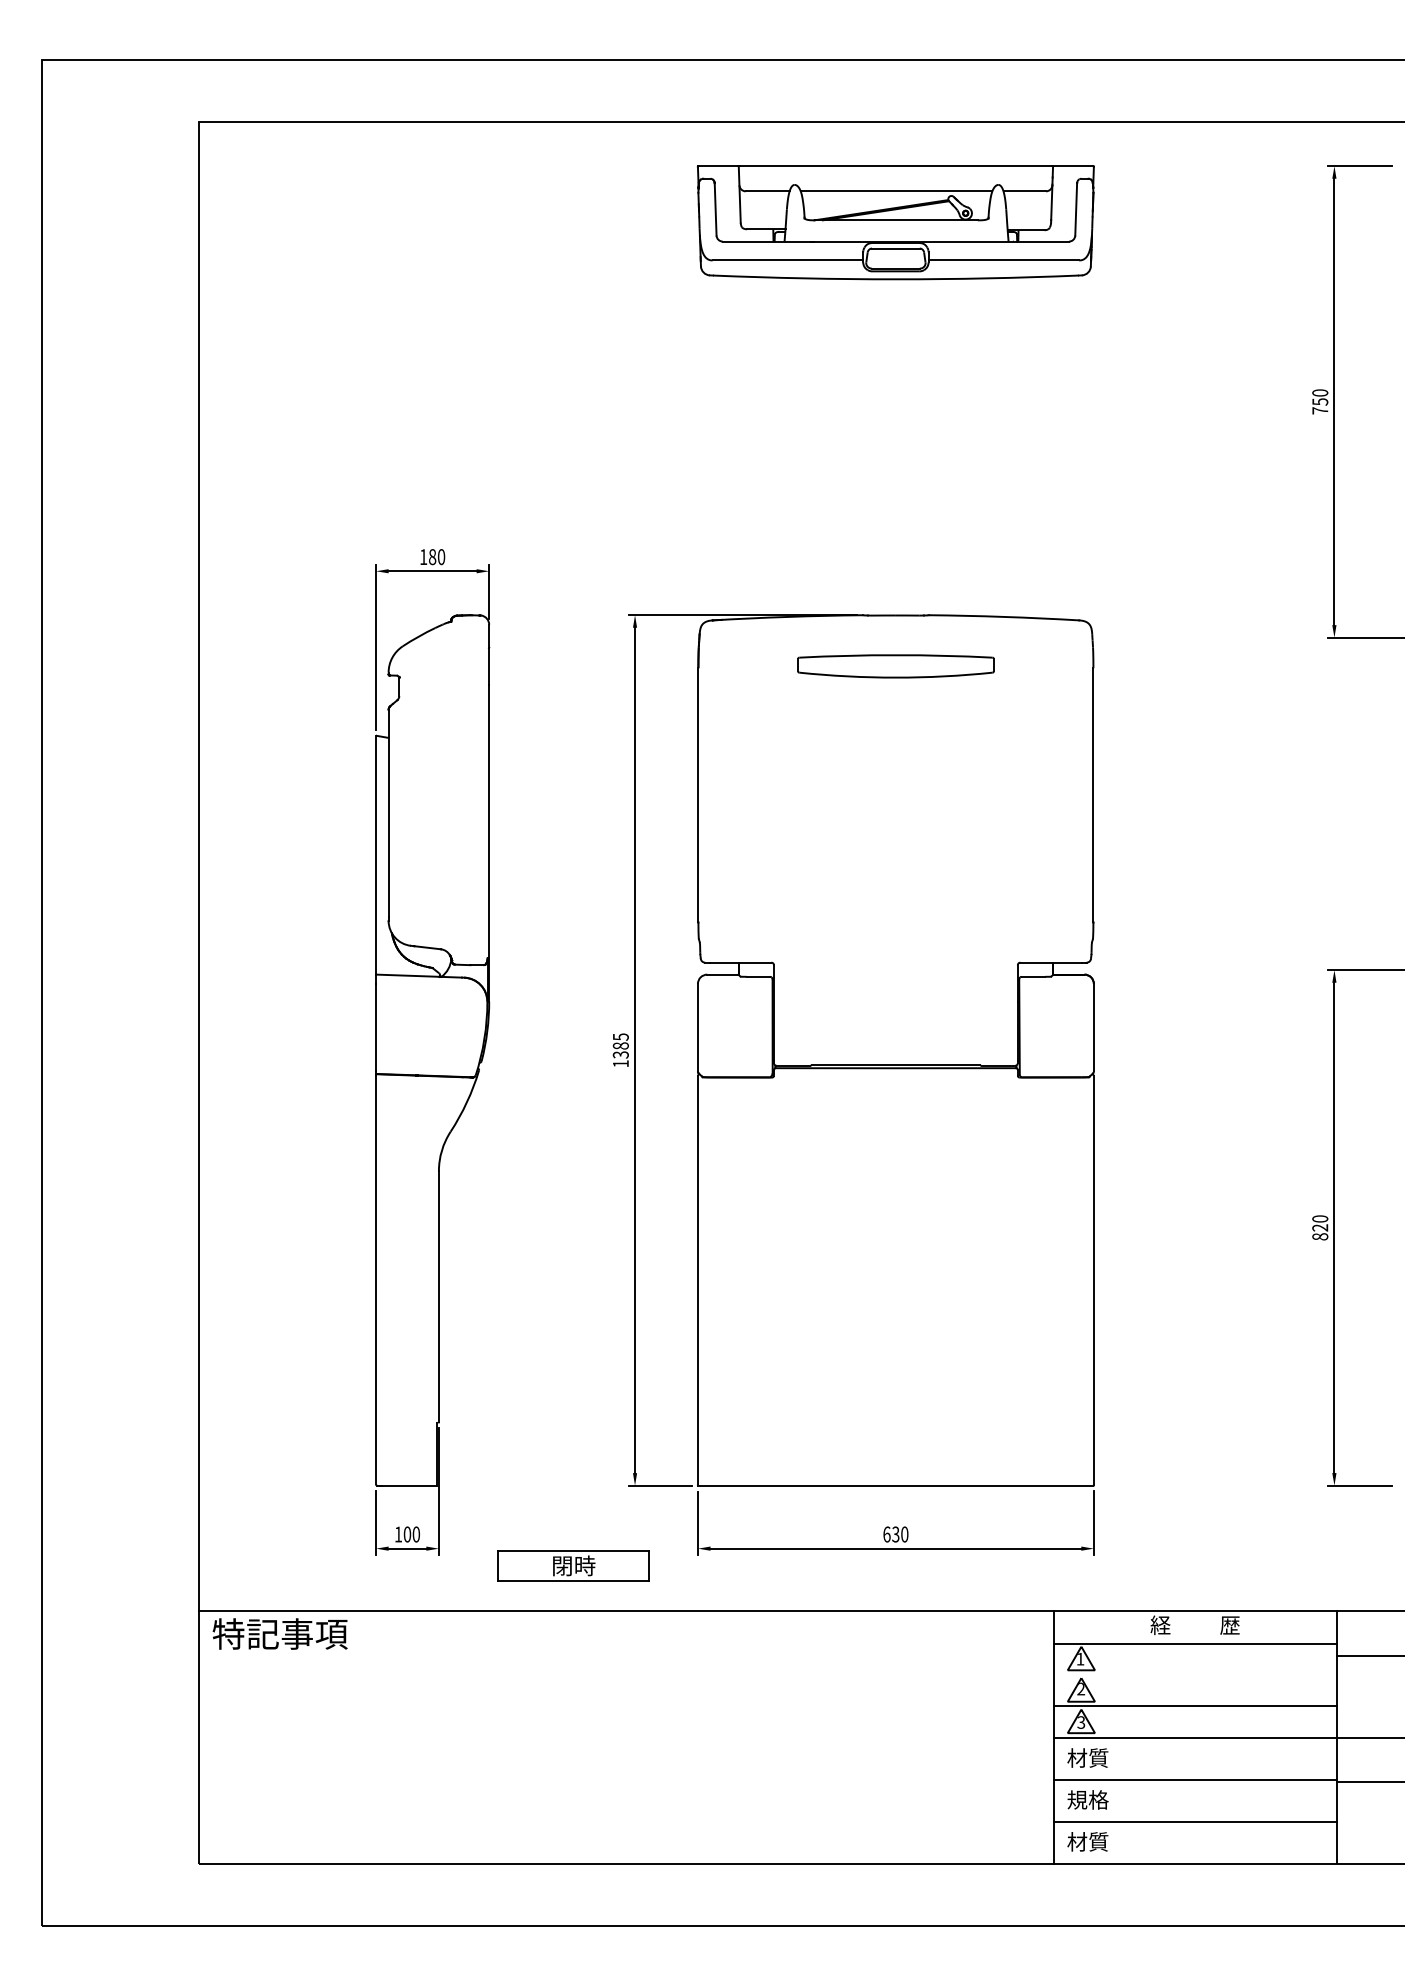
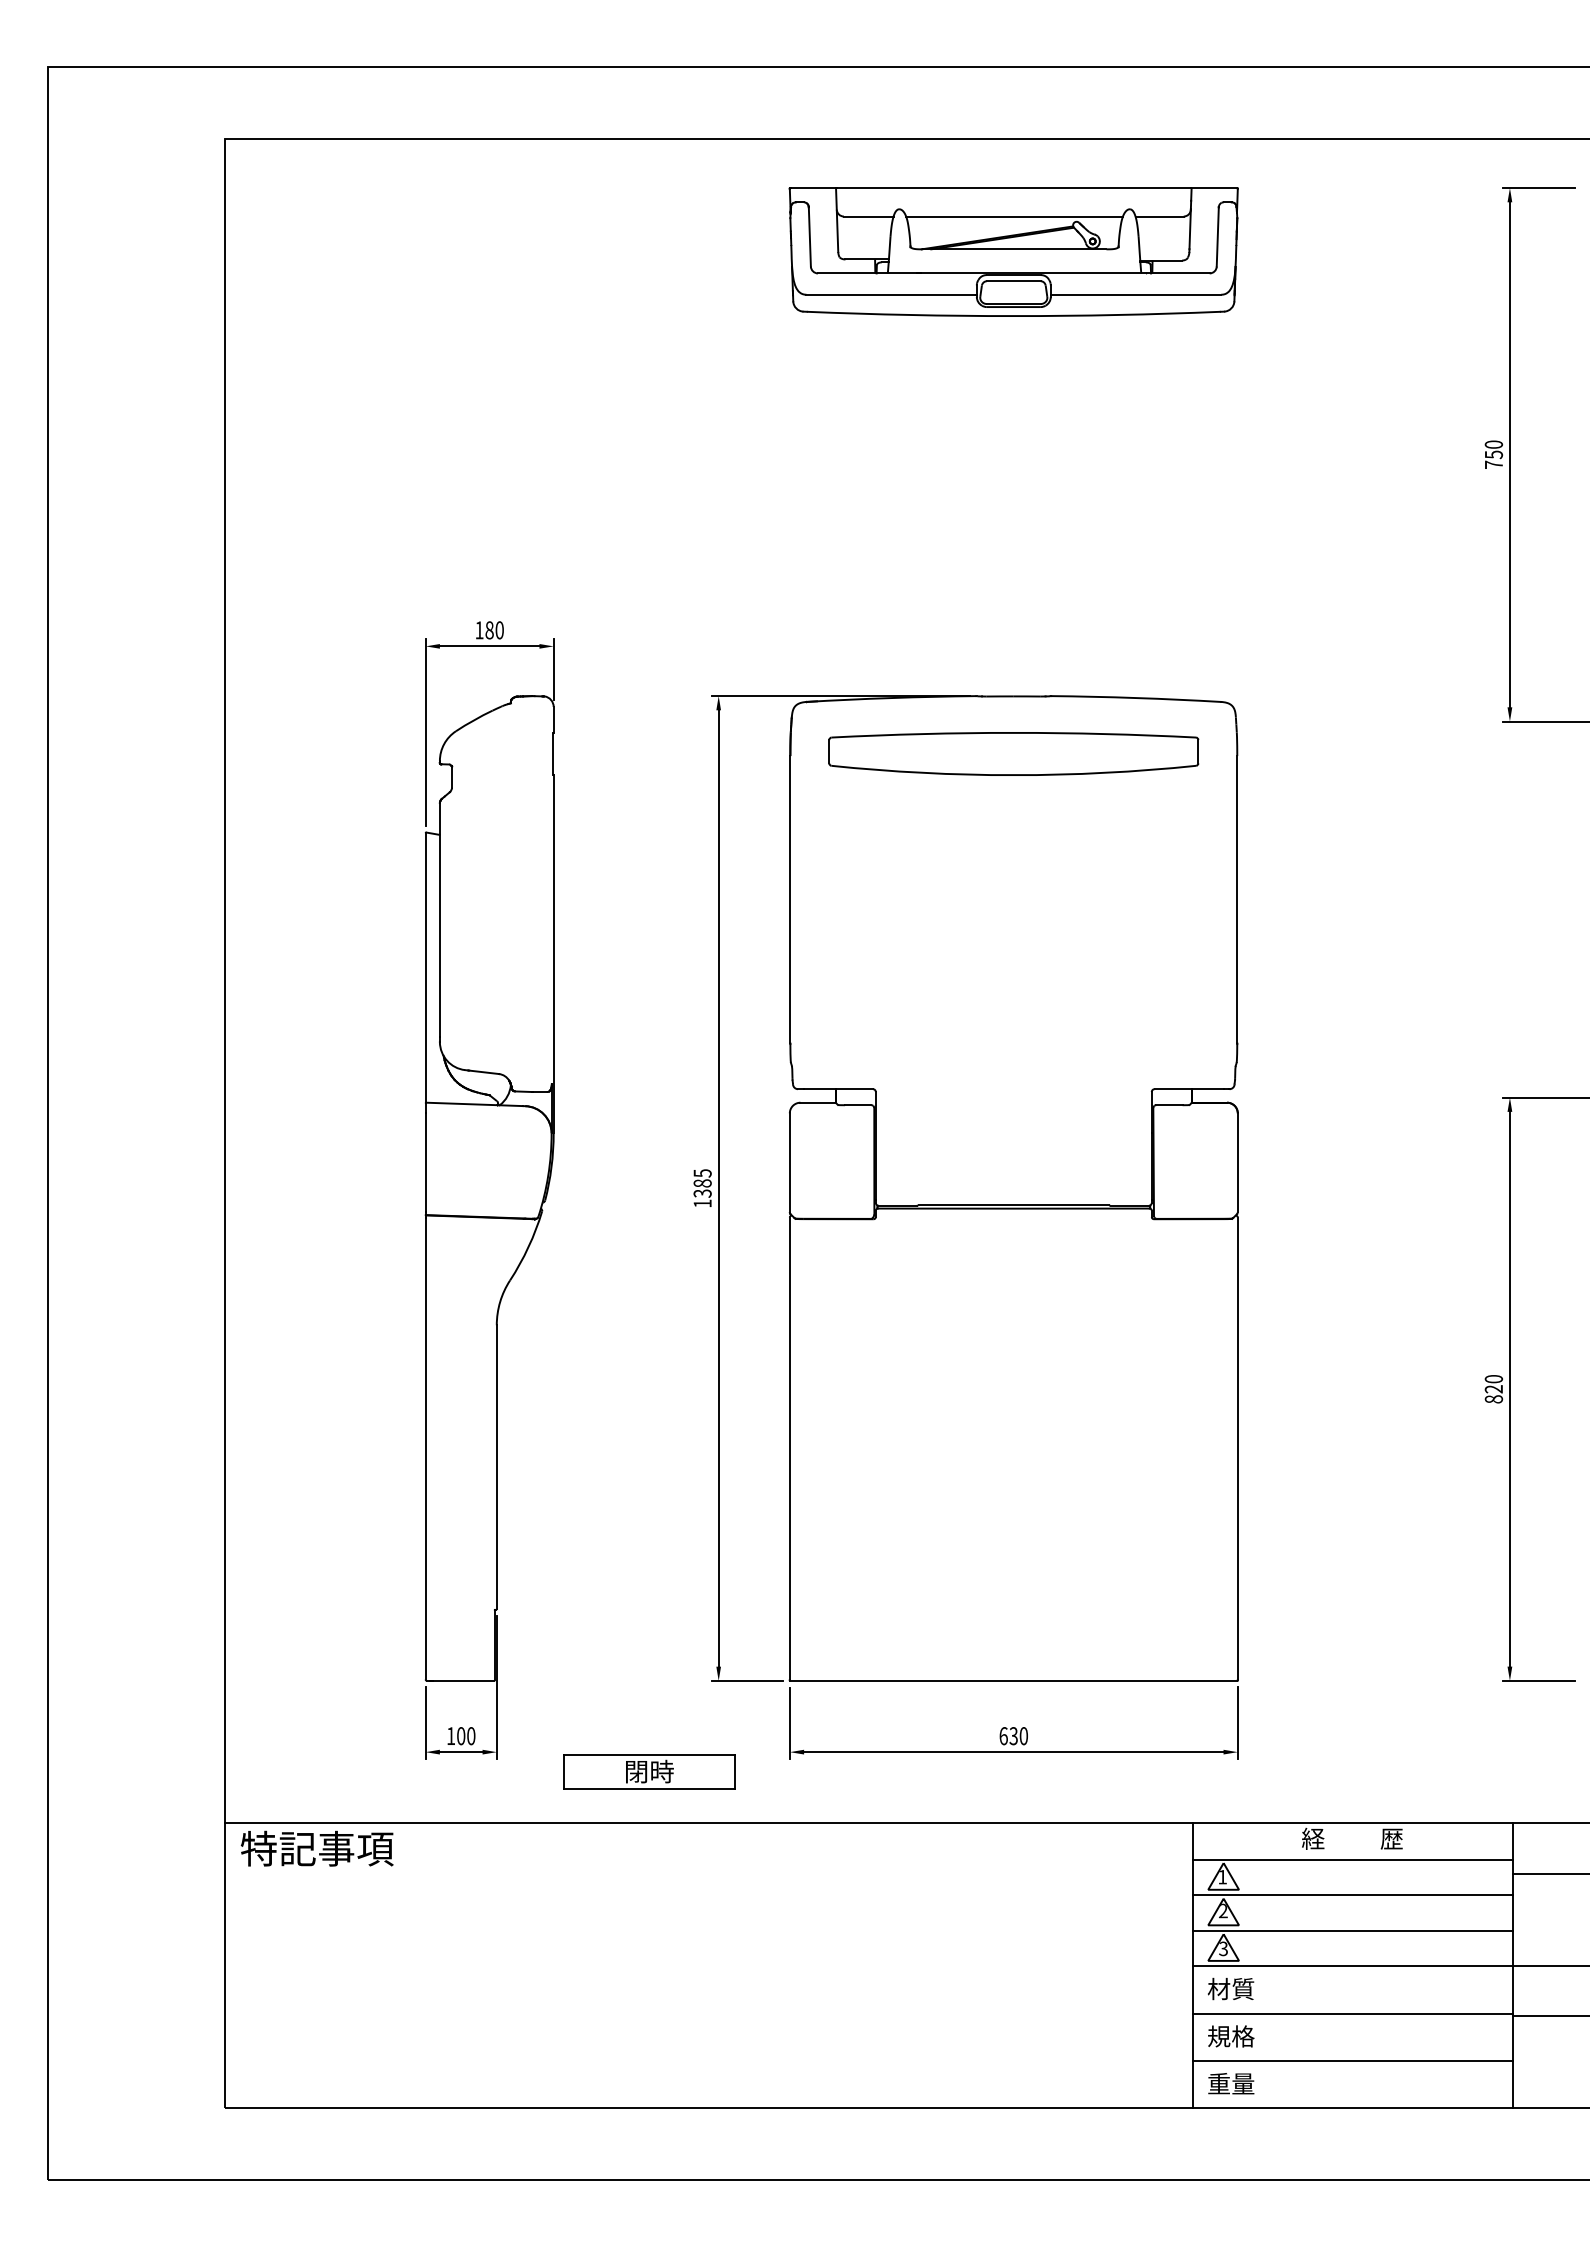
part: (895, 665) -> (1013, 753), size x1.67
line: (1195, 1675) -> (1352, 1895), added
text: (1087, 1841) -> (1230, 2083), 材質 -> 重量

